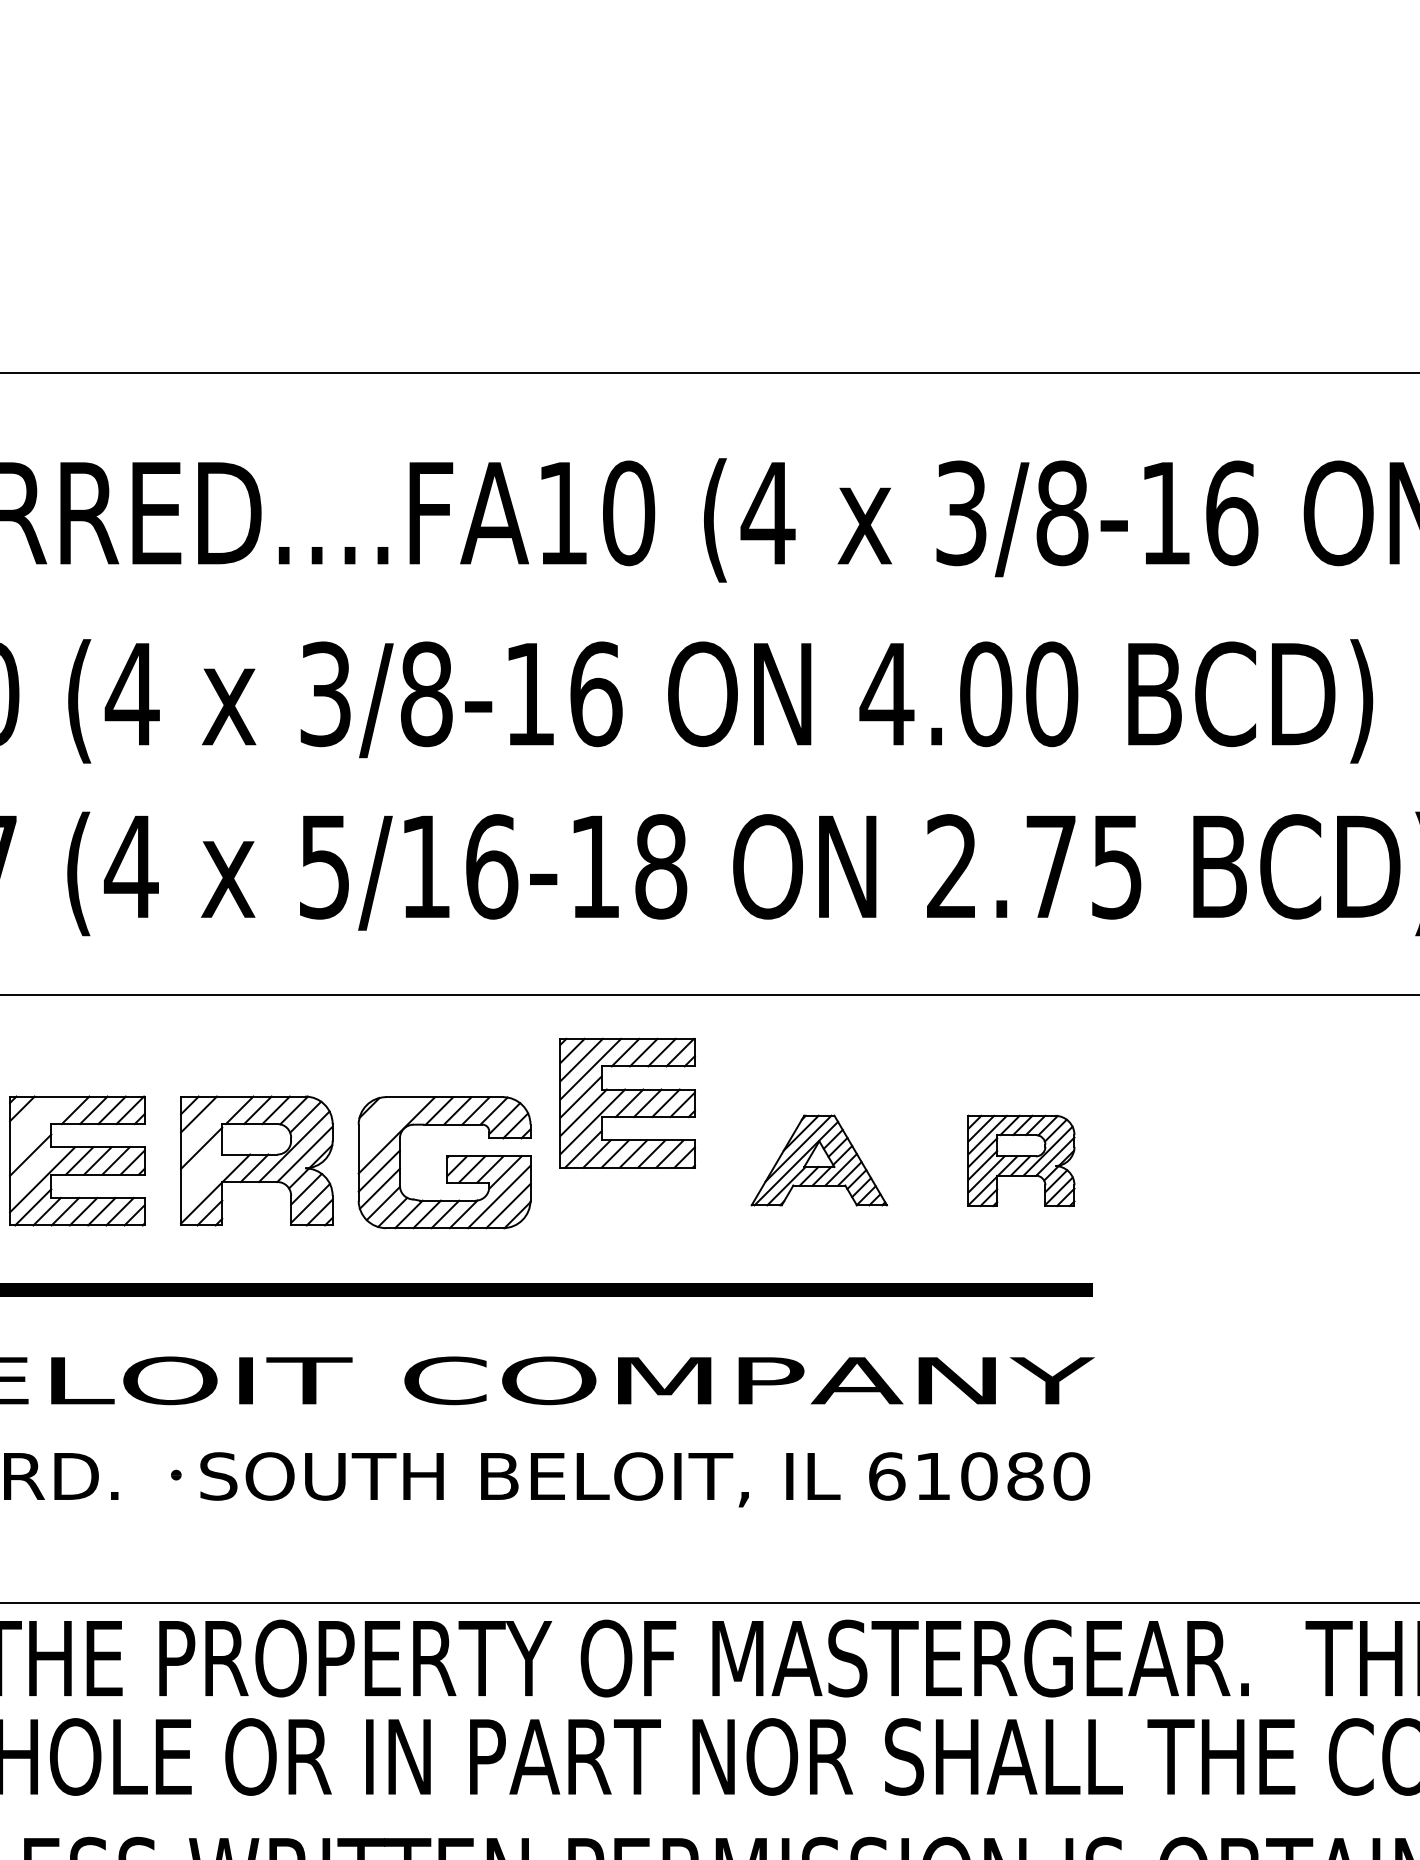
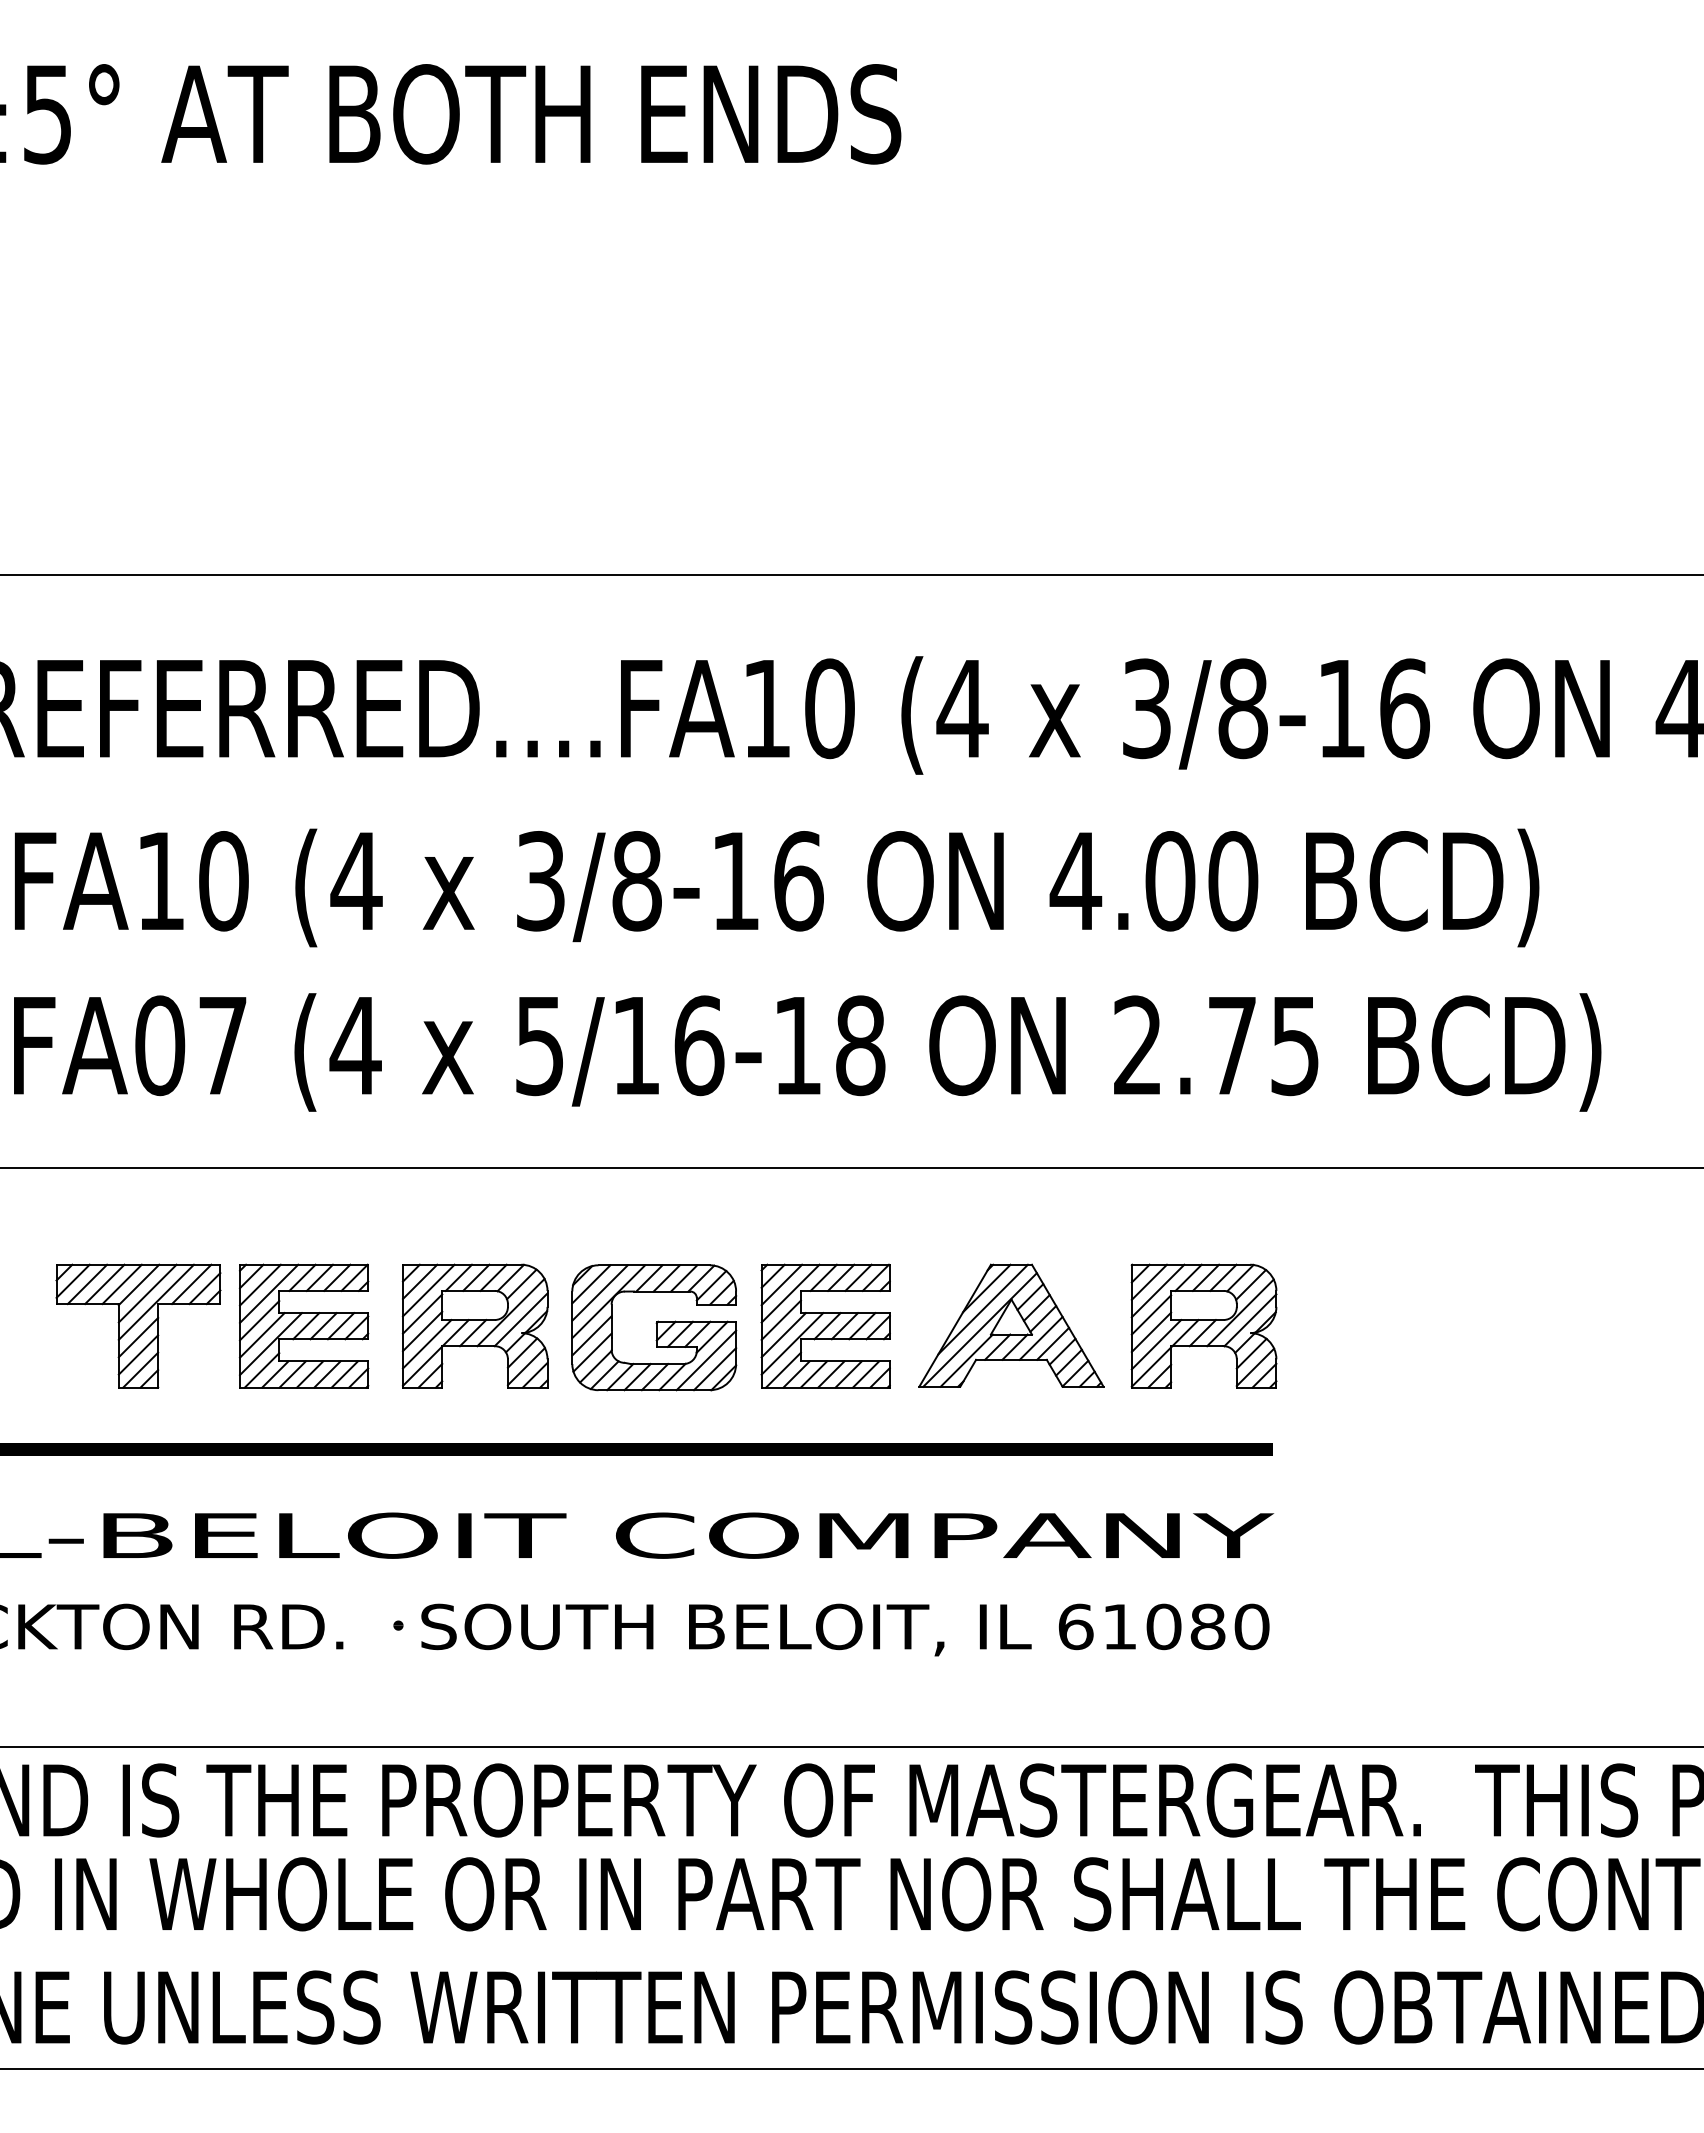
part: (627, 1102) -> (825, 1325), moved
line: (30, 1117) -> (259, 1284), added
line: (378, 1117) -> (591, 1284), added
line: (207, 1123) -> (428, 1290), added
line: (387, 1125) -> (599, 1292), added
line: (39, 1126) -> (268, 1293), added
part: (819, 1160) -> (1011, 1325), size x1.43
part: (1020, 1160) -> (1203, 1325), size x1.43
line: (201, 1166) -> (422, 1331), added
line: (32, 1170) -> (261, 1335), added
line: (205, 1180) -> (426, 1344), added

